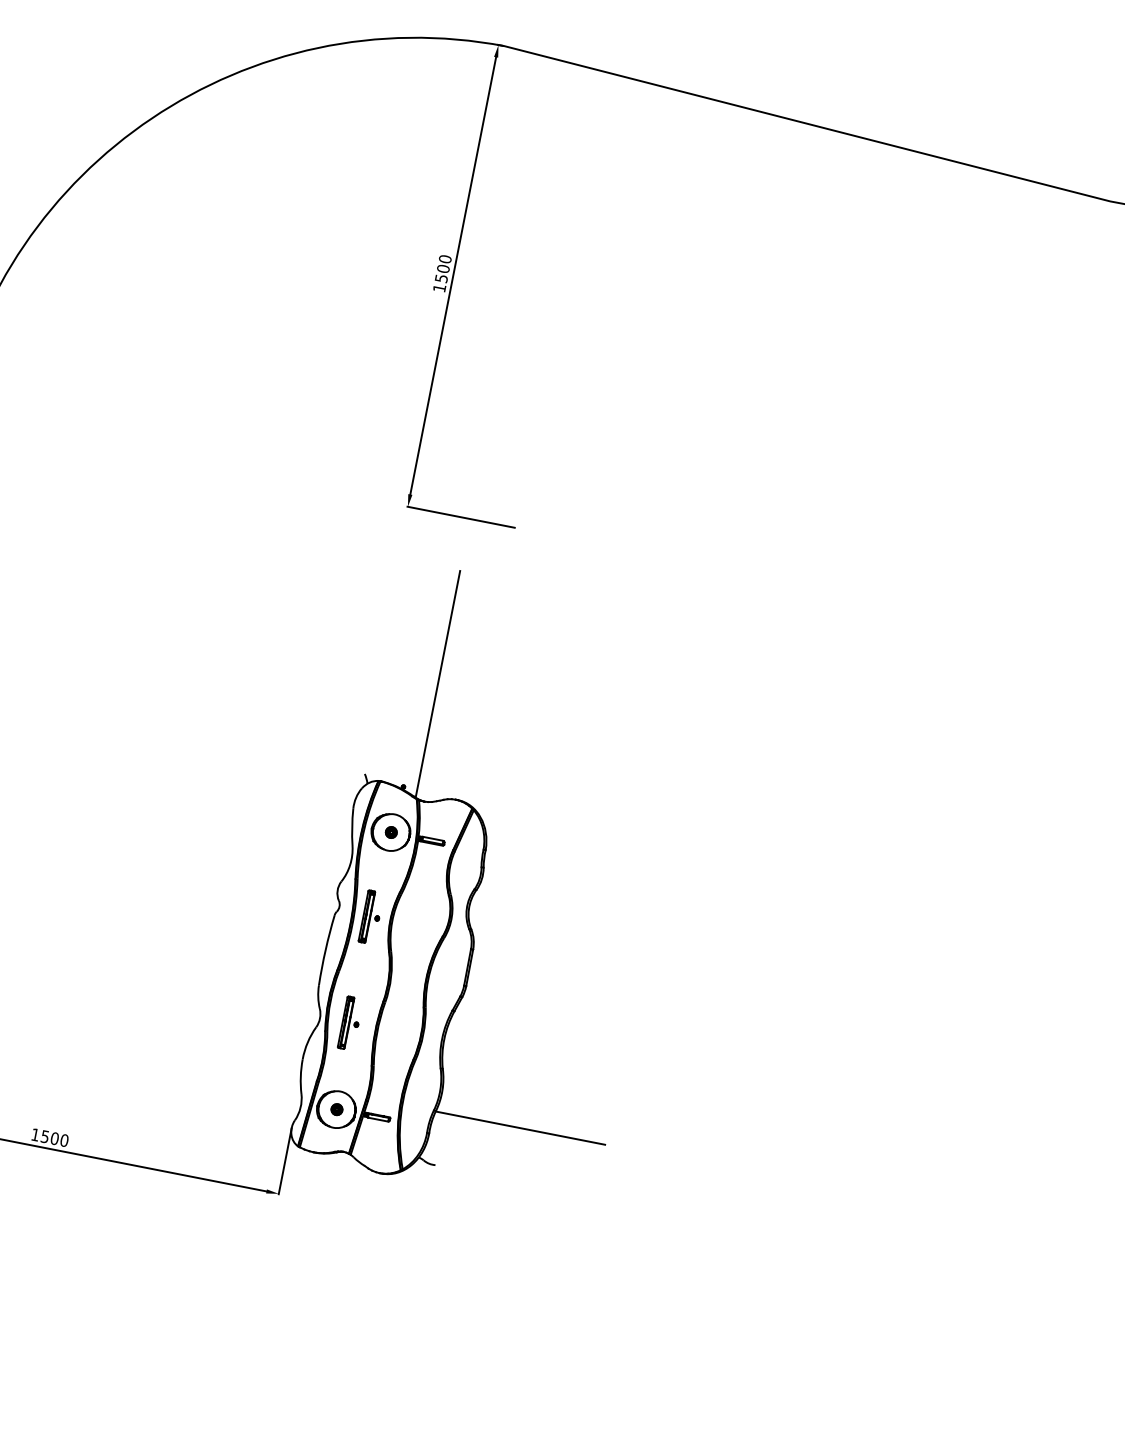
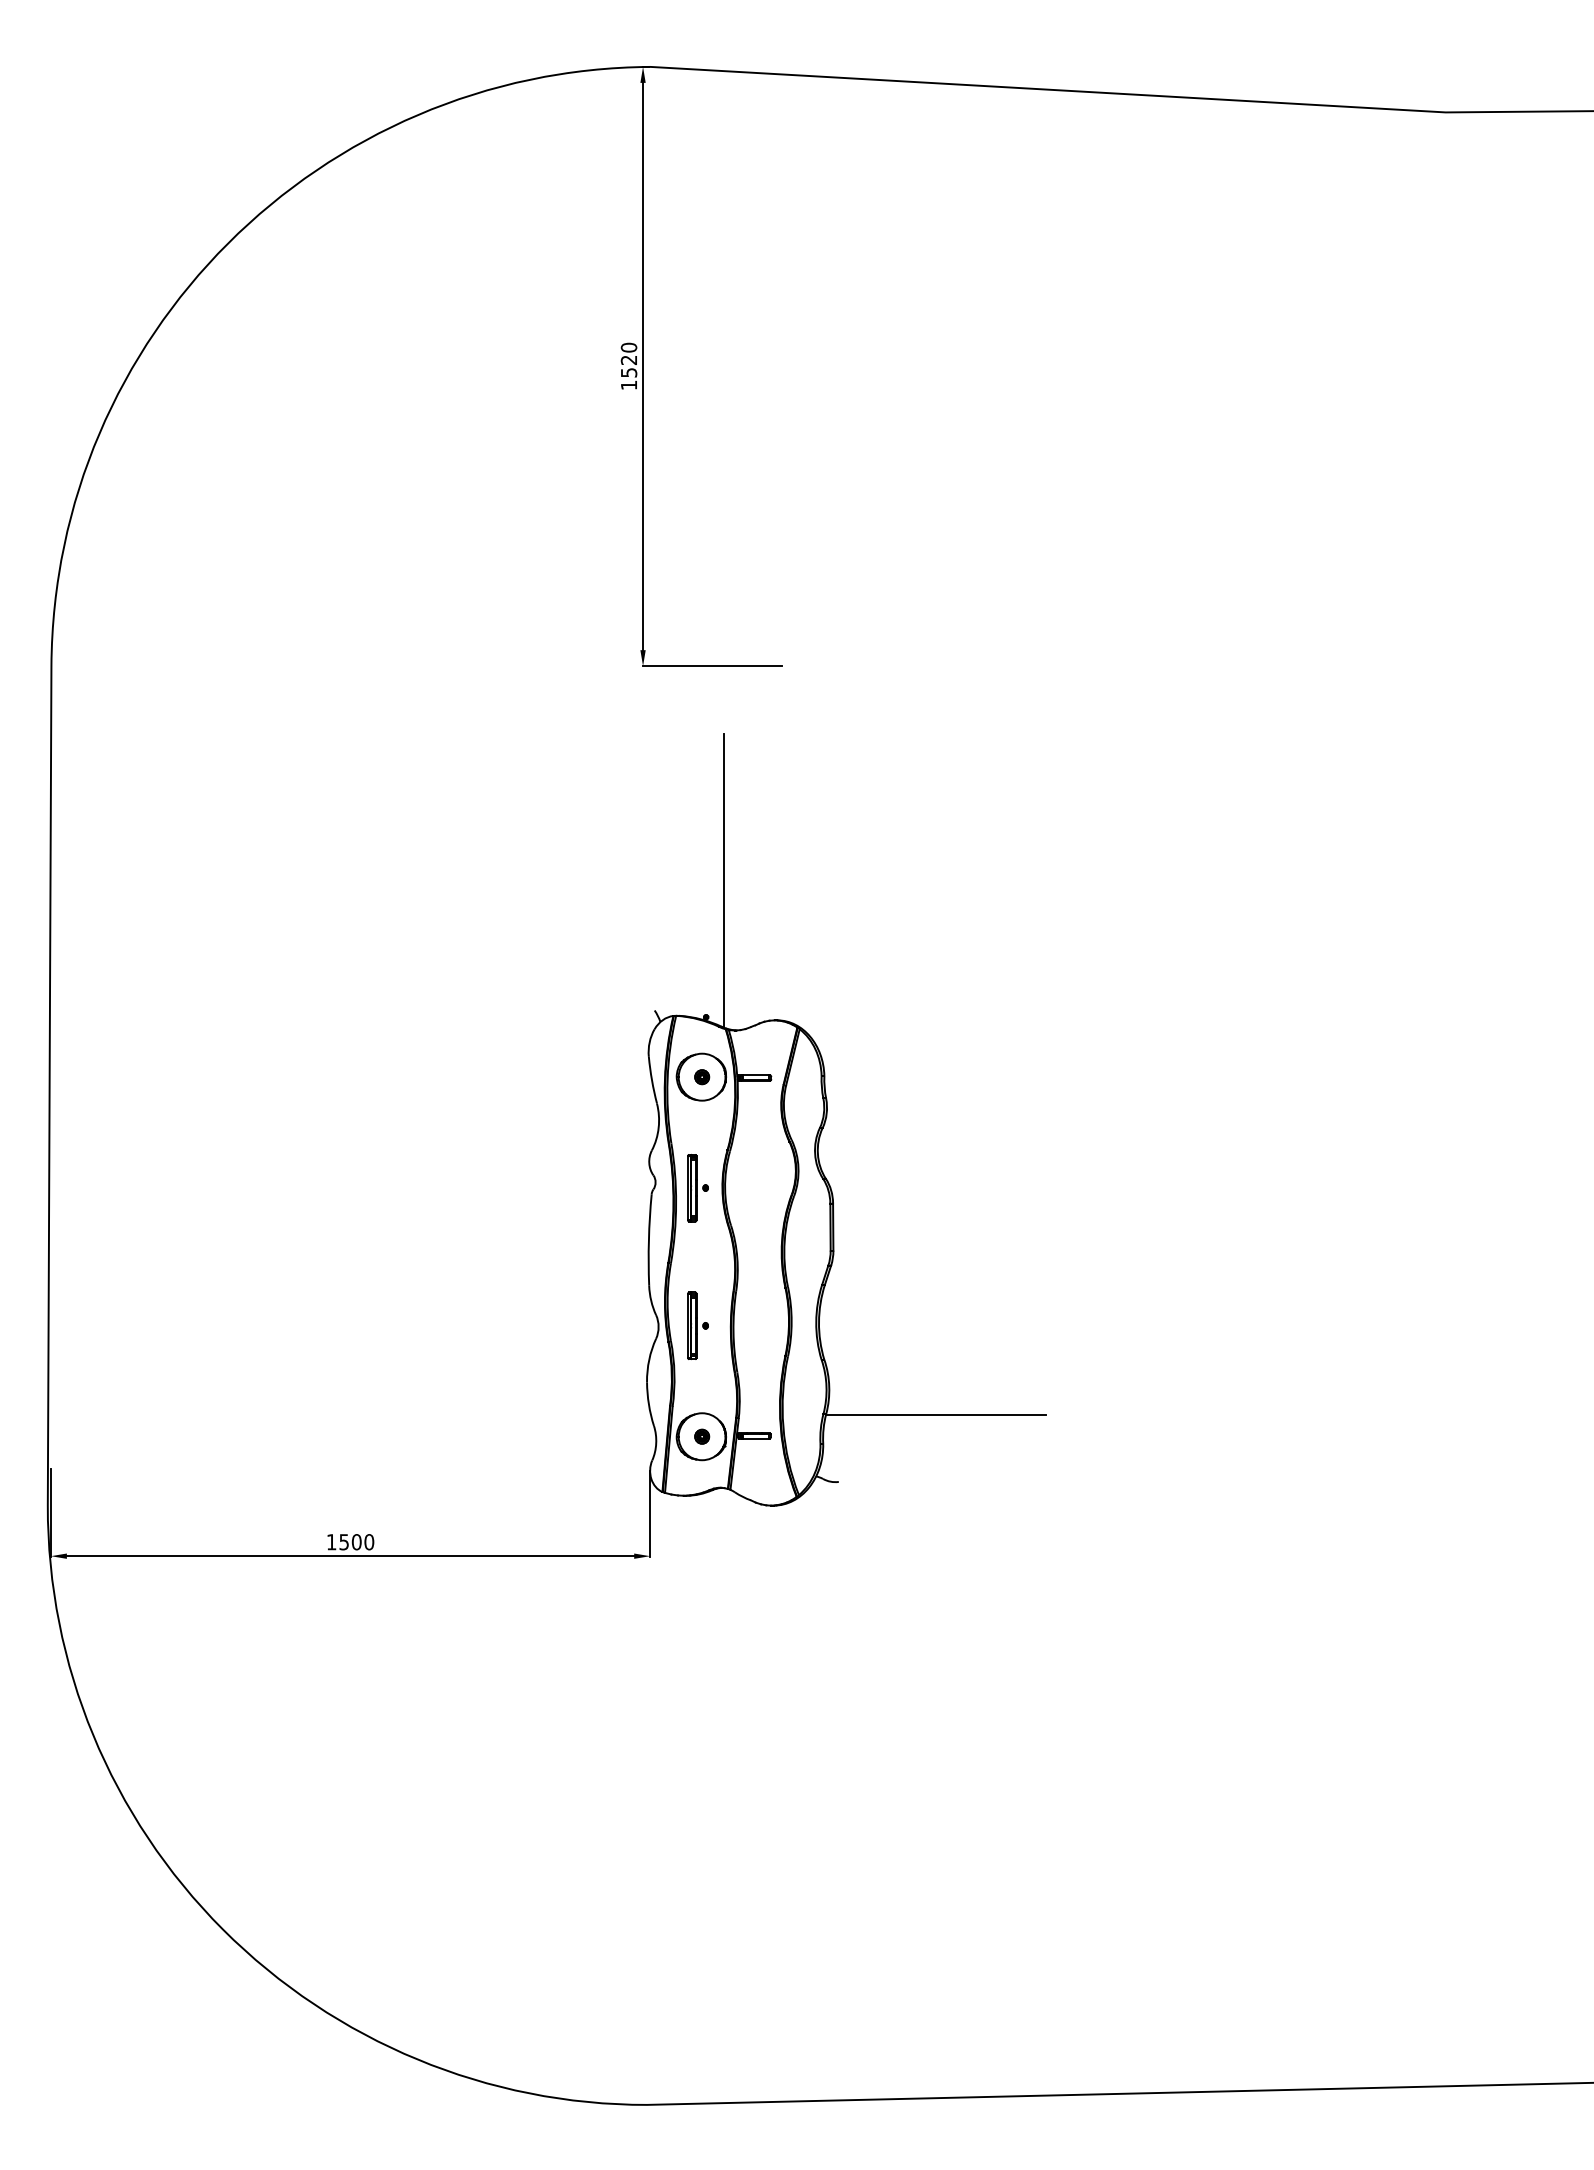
text: (442, 269) -> (628, 360), 1500 -> 1520

